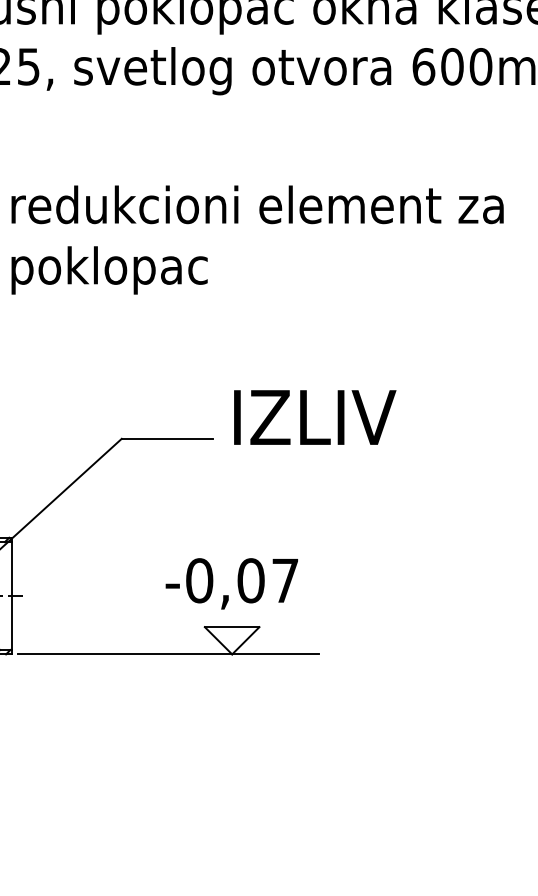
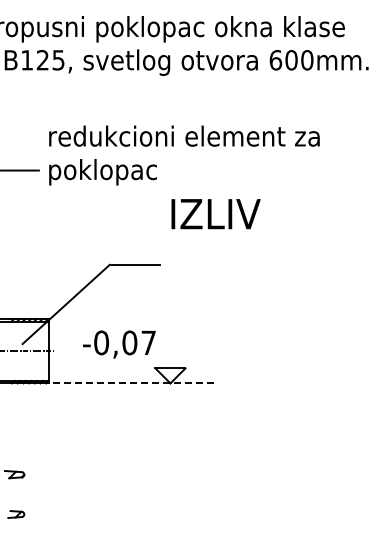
text: (314, 418) -> (215, 214), moved
text: (232, 583) -> (119, 344), moved
line: (168, 654) -> (135, 383), solid -> dashed

